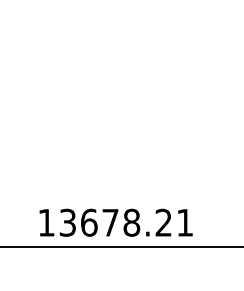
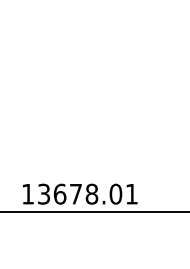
text: (163, 221) -> (115, 193), 13678.21 -> 13678.01

